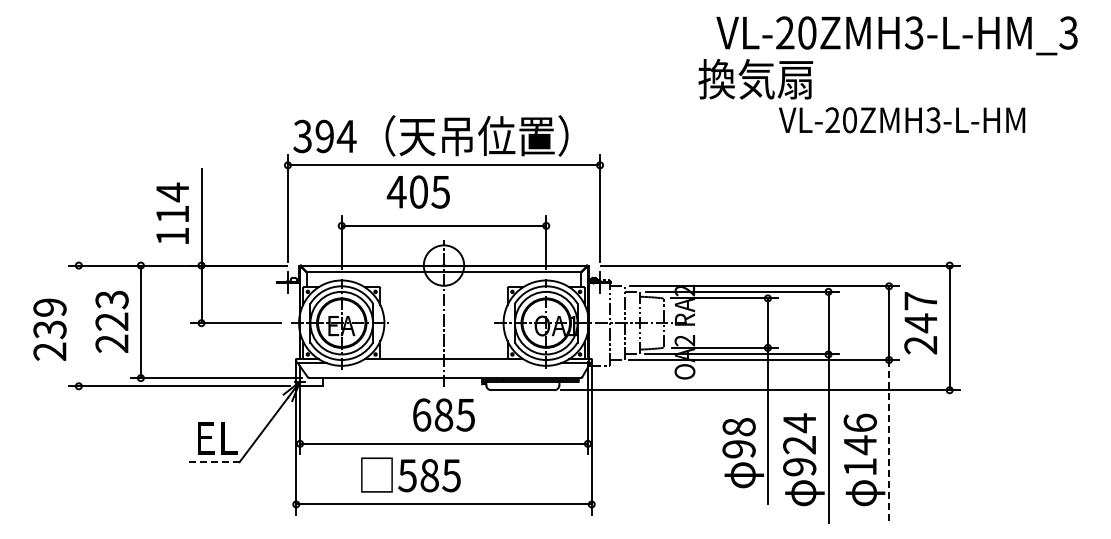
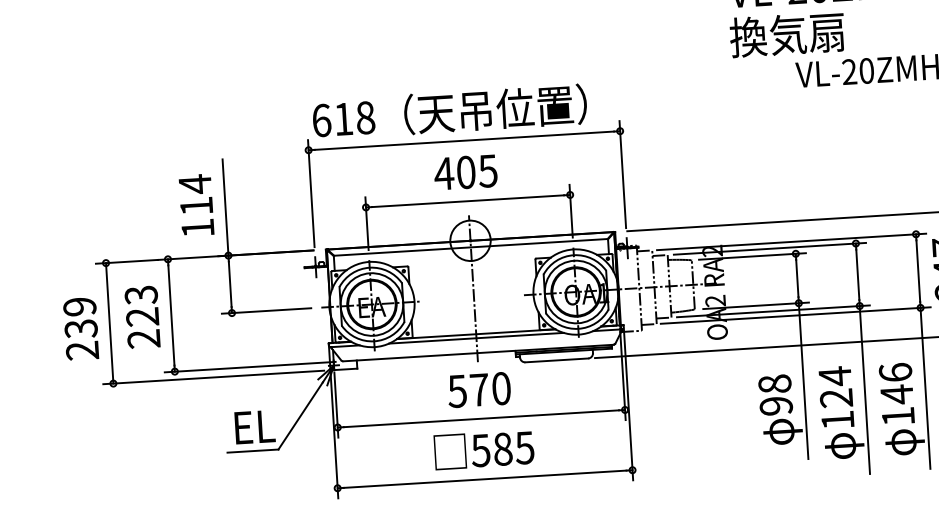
text: (755, 79) -> (787, 35), moved
text: (324, 136) -> (343, 119), 394 -> 618
text: (417, 191) -> (464, 171), moved
line: (78, 325) -> (109, 322), added
line: (443, 363) -> (475, 338), added
text: (443, 414) -> (479, 389), 685 -> 570
line: (889, 440) -> (925, 388), dashed -> solid
line: (214, 462) -> (253, 451), dashed -> solid
text: (799, 467) -> (837, 420), 924 -> 124
text: (410, 474) -> (483, 449), moved

